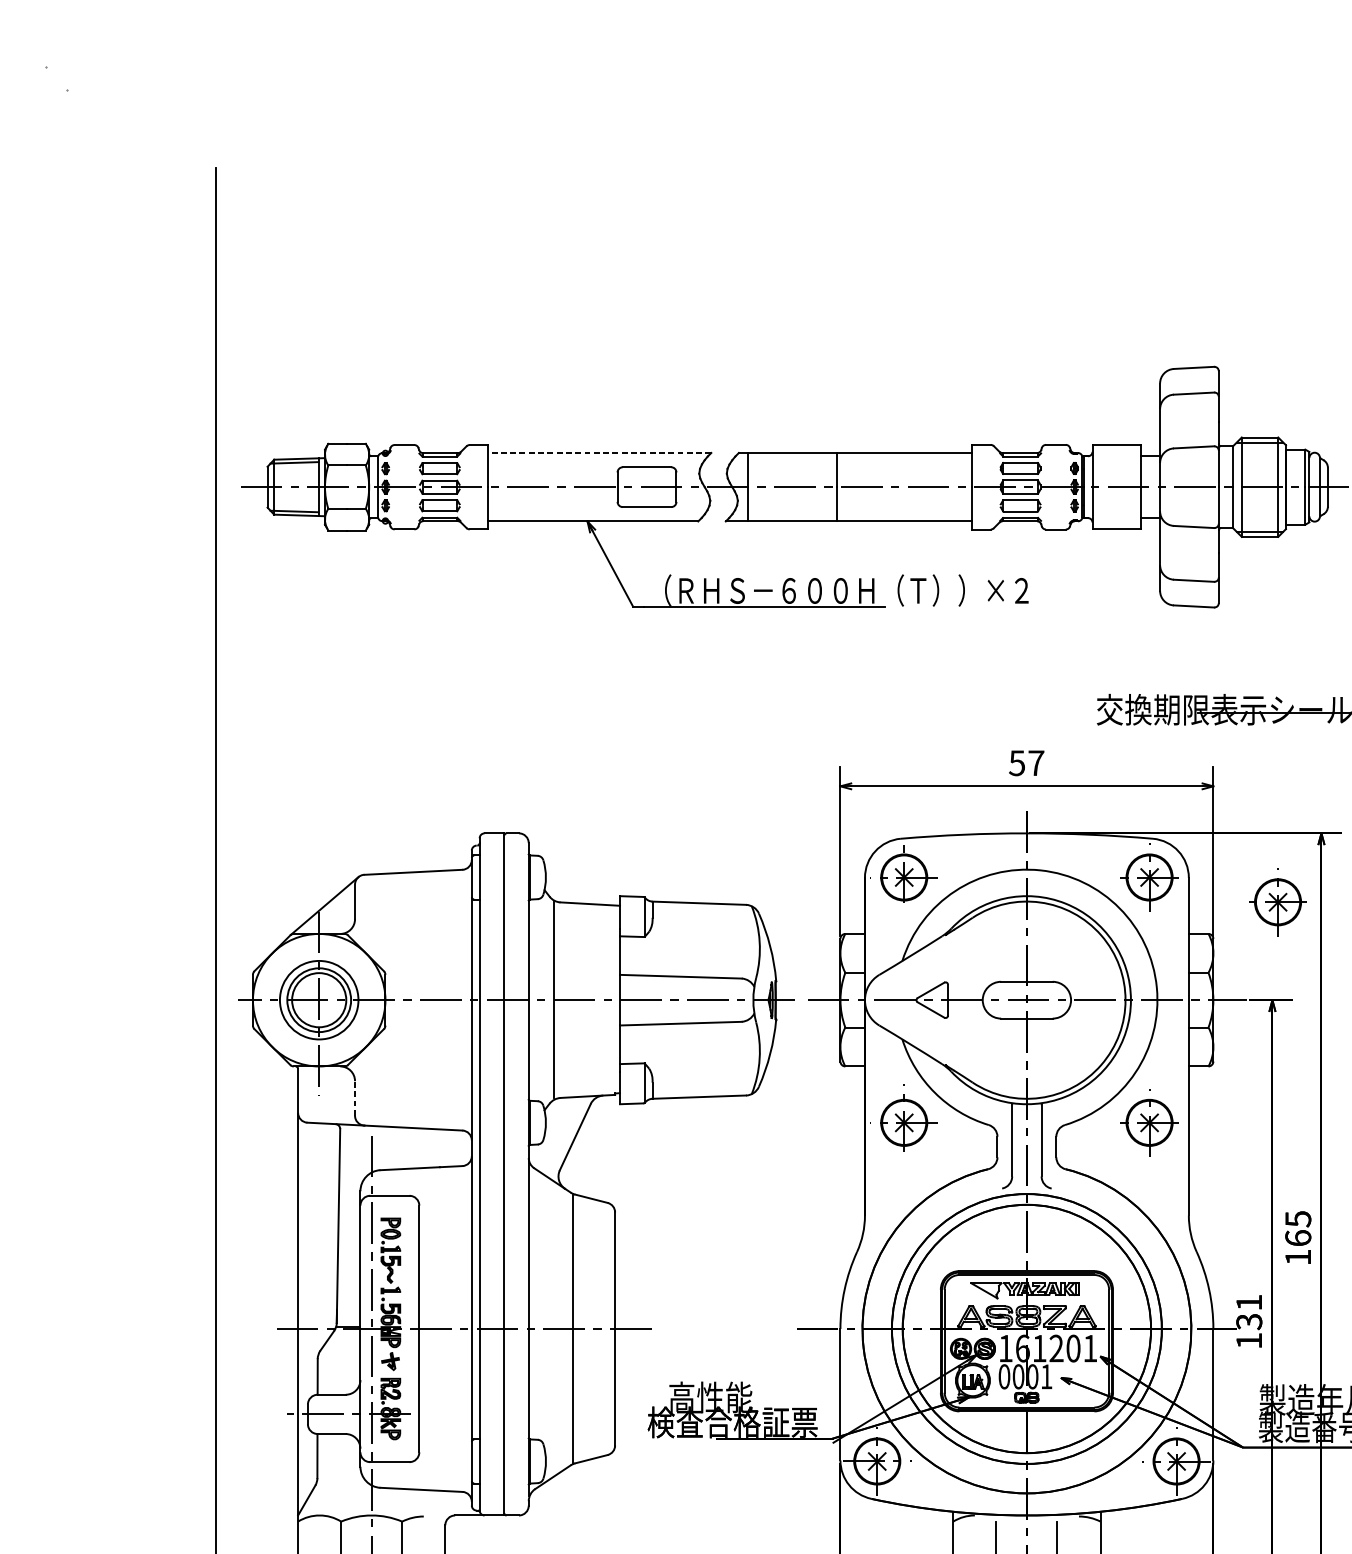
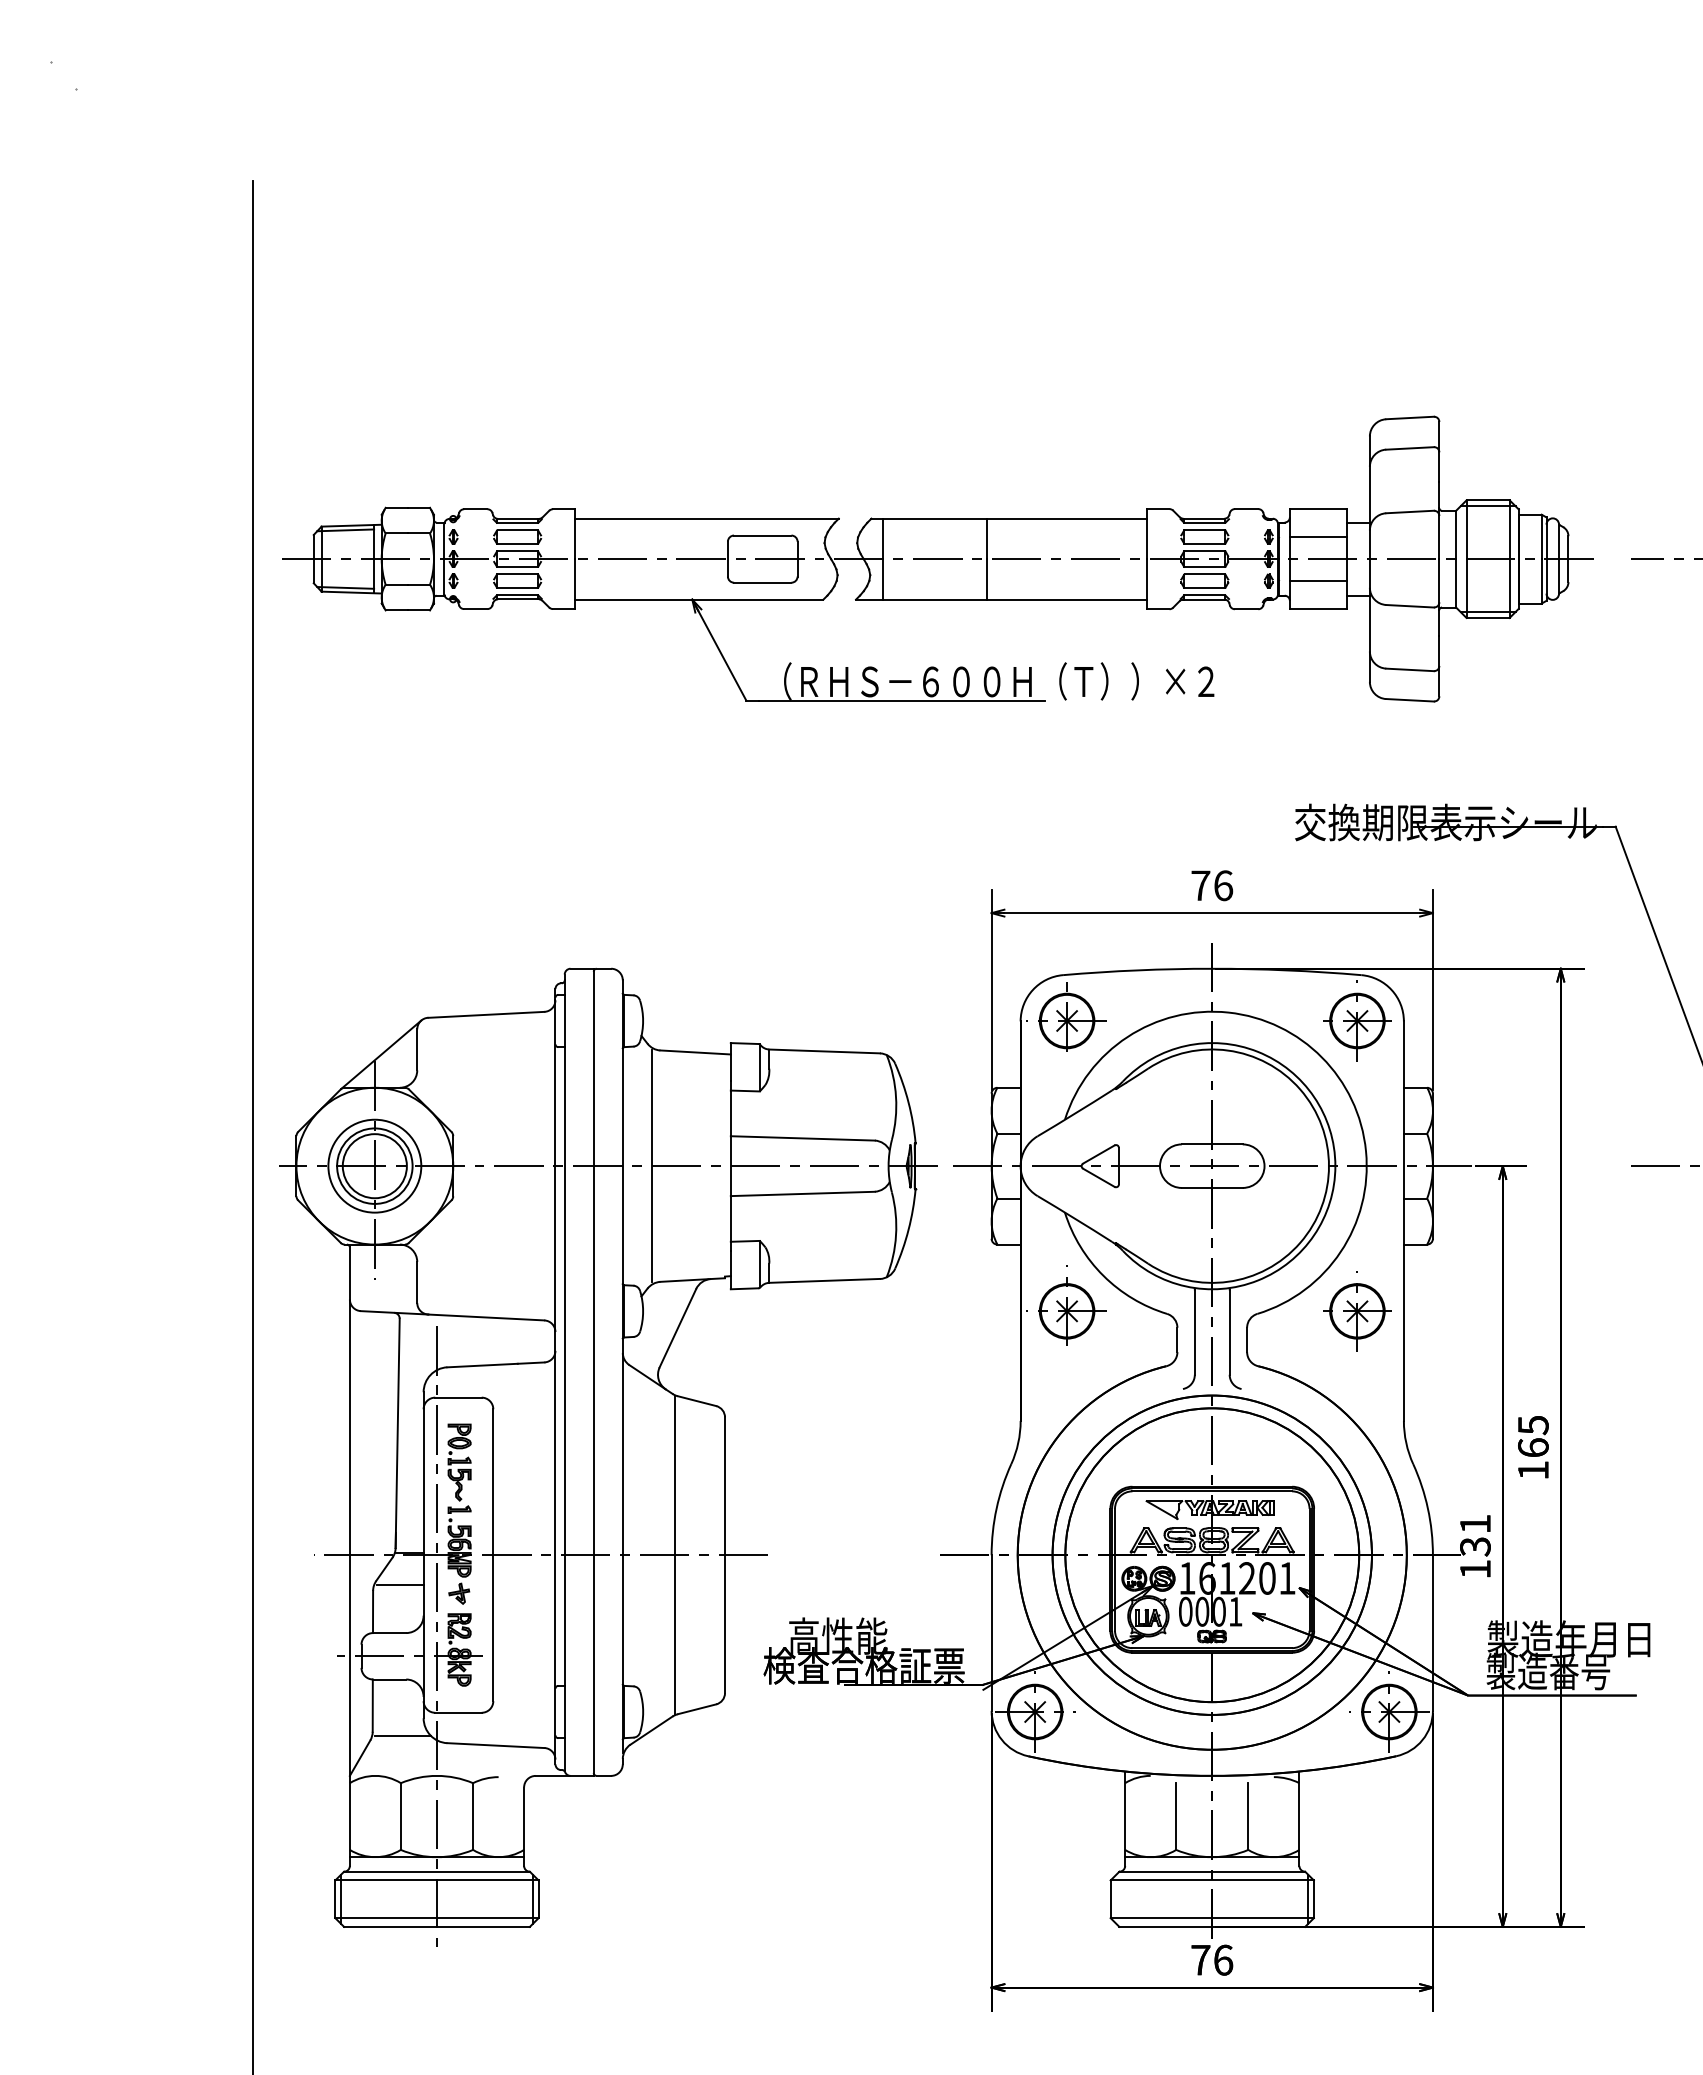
line: (599, 452) -> (706, 518), dashed -> solid
line: (1116, 468) -> (1318, 536), added
line: (1116, 506) -> (1318, 581), added
text: (1027, 762) -> (1212, 885), 57 -> 76
part: (1278, 902) -> (1509, 1050), removed
line: (355, 1097) -> (417, 1281), dashed -> solid
line: (340, 1354) -> (399, 1585), added
line: (342, 1482) -> (402, 1736), added

